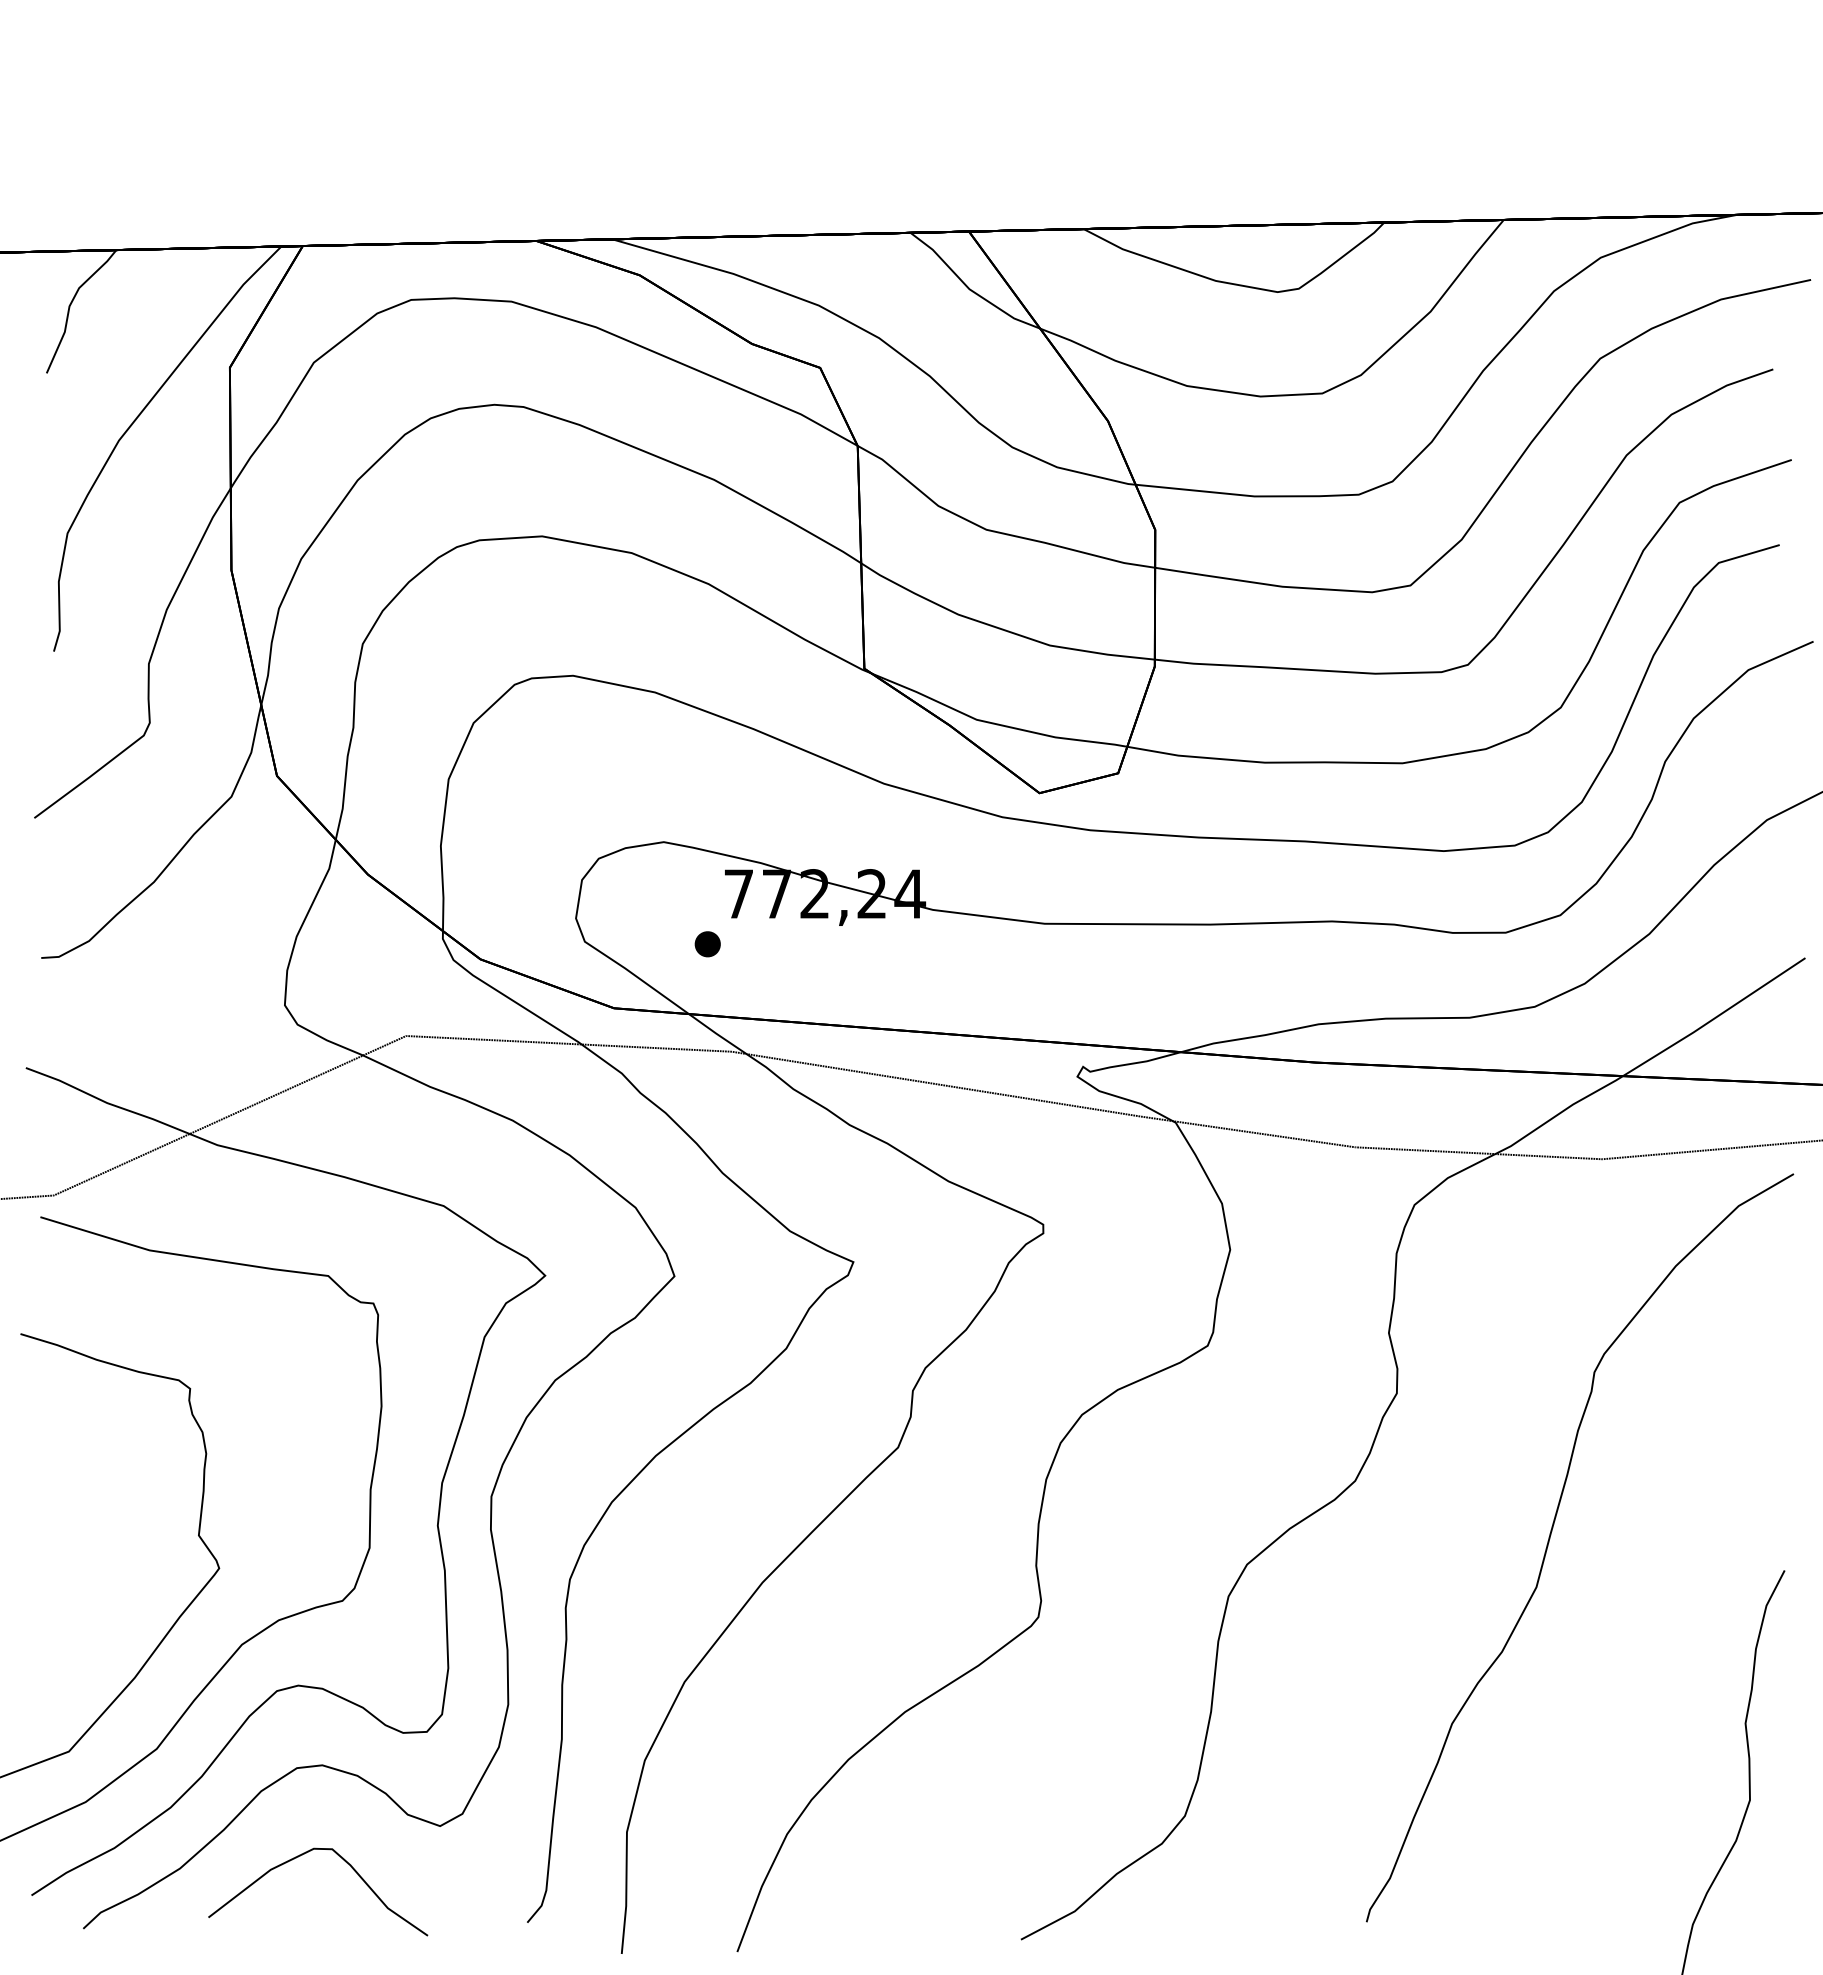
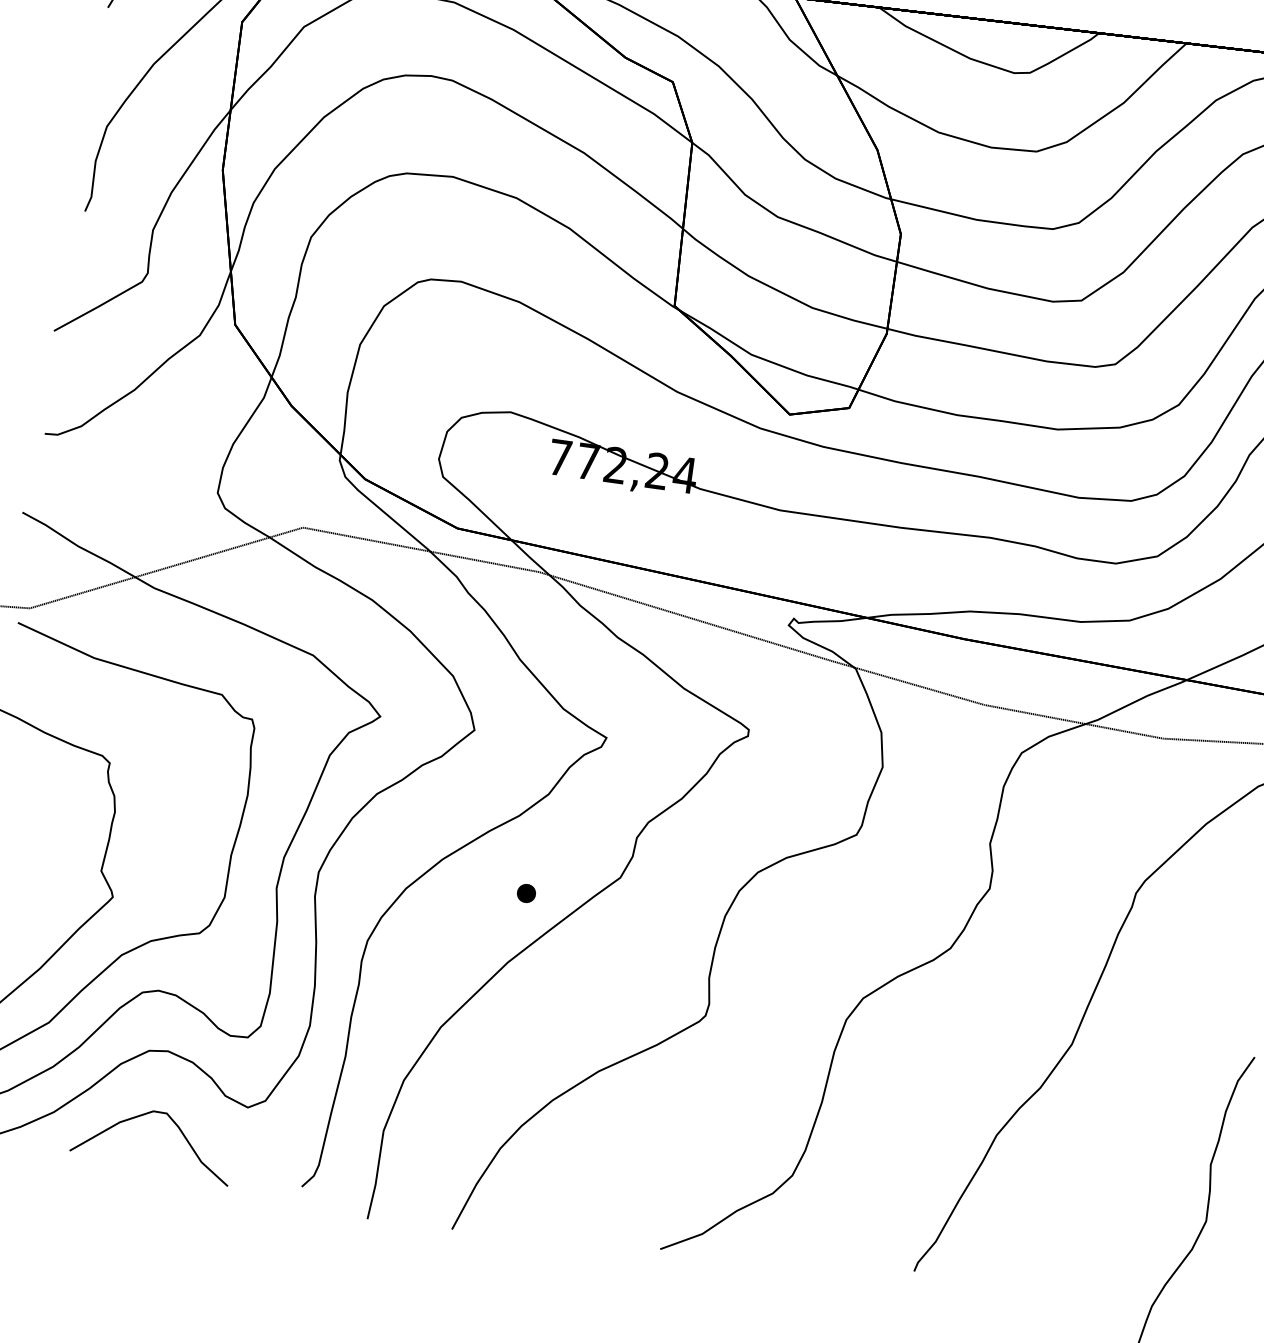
part: (707, 944) -> (526, 893), moved

